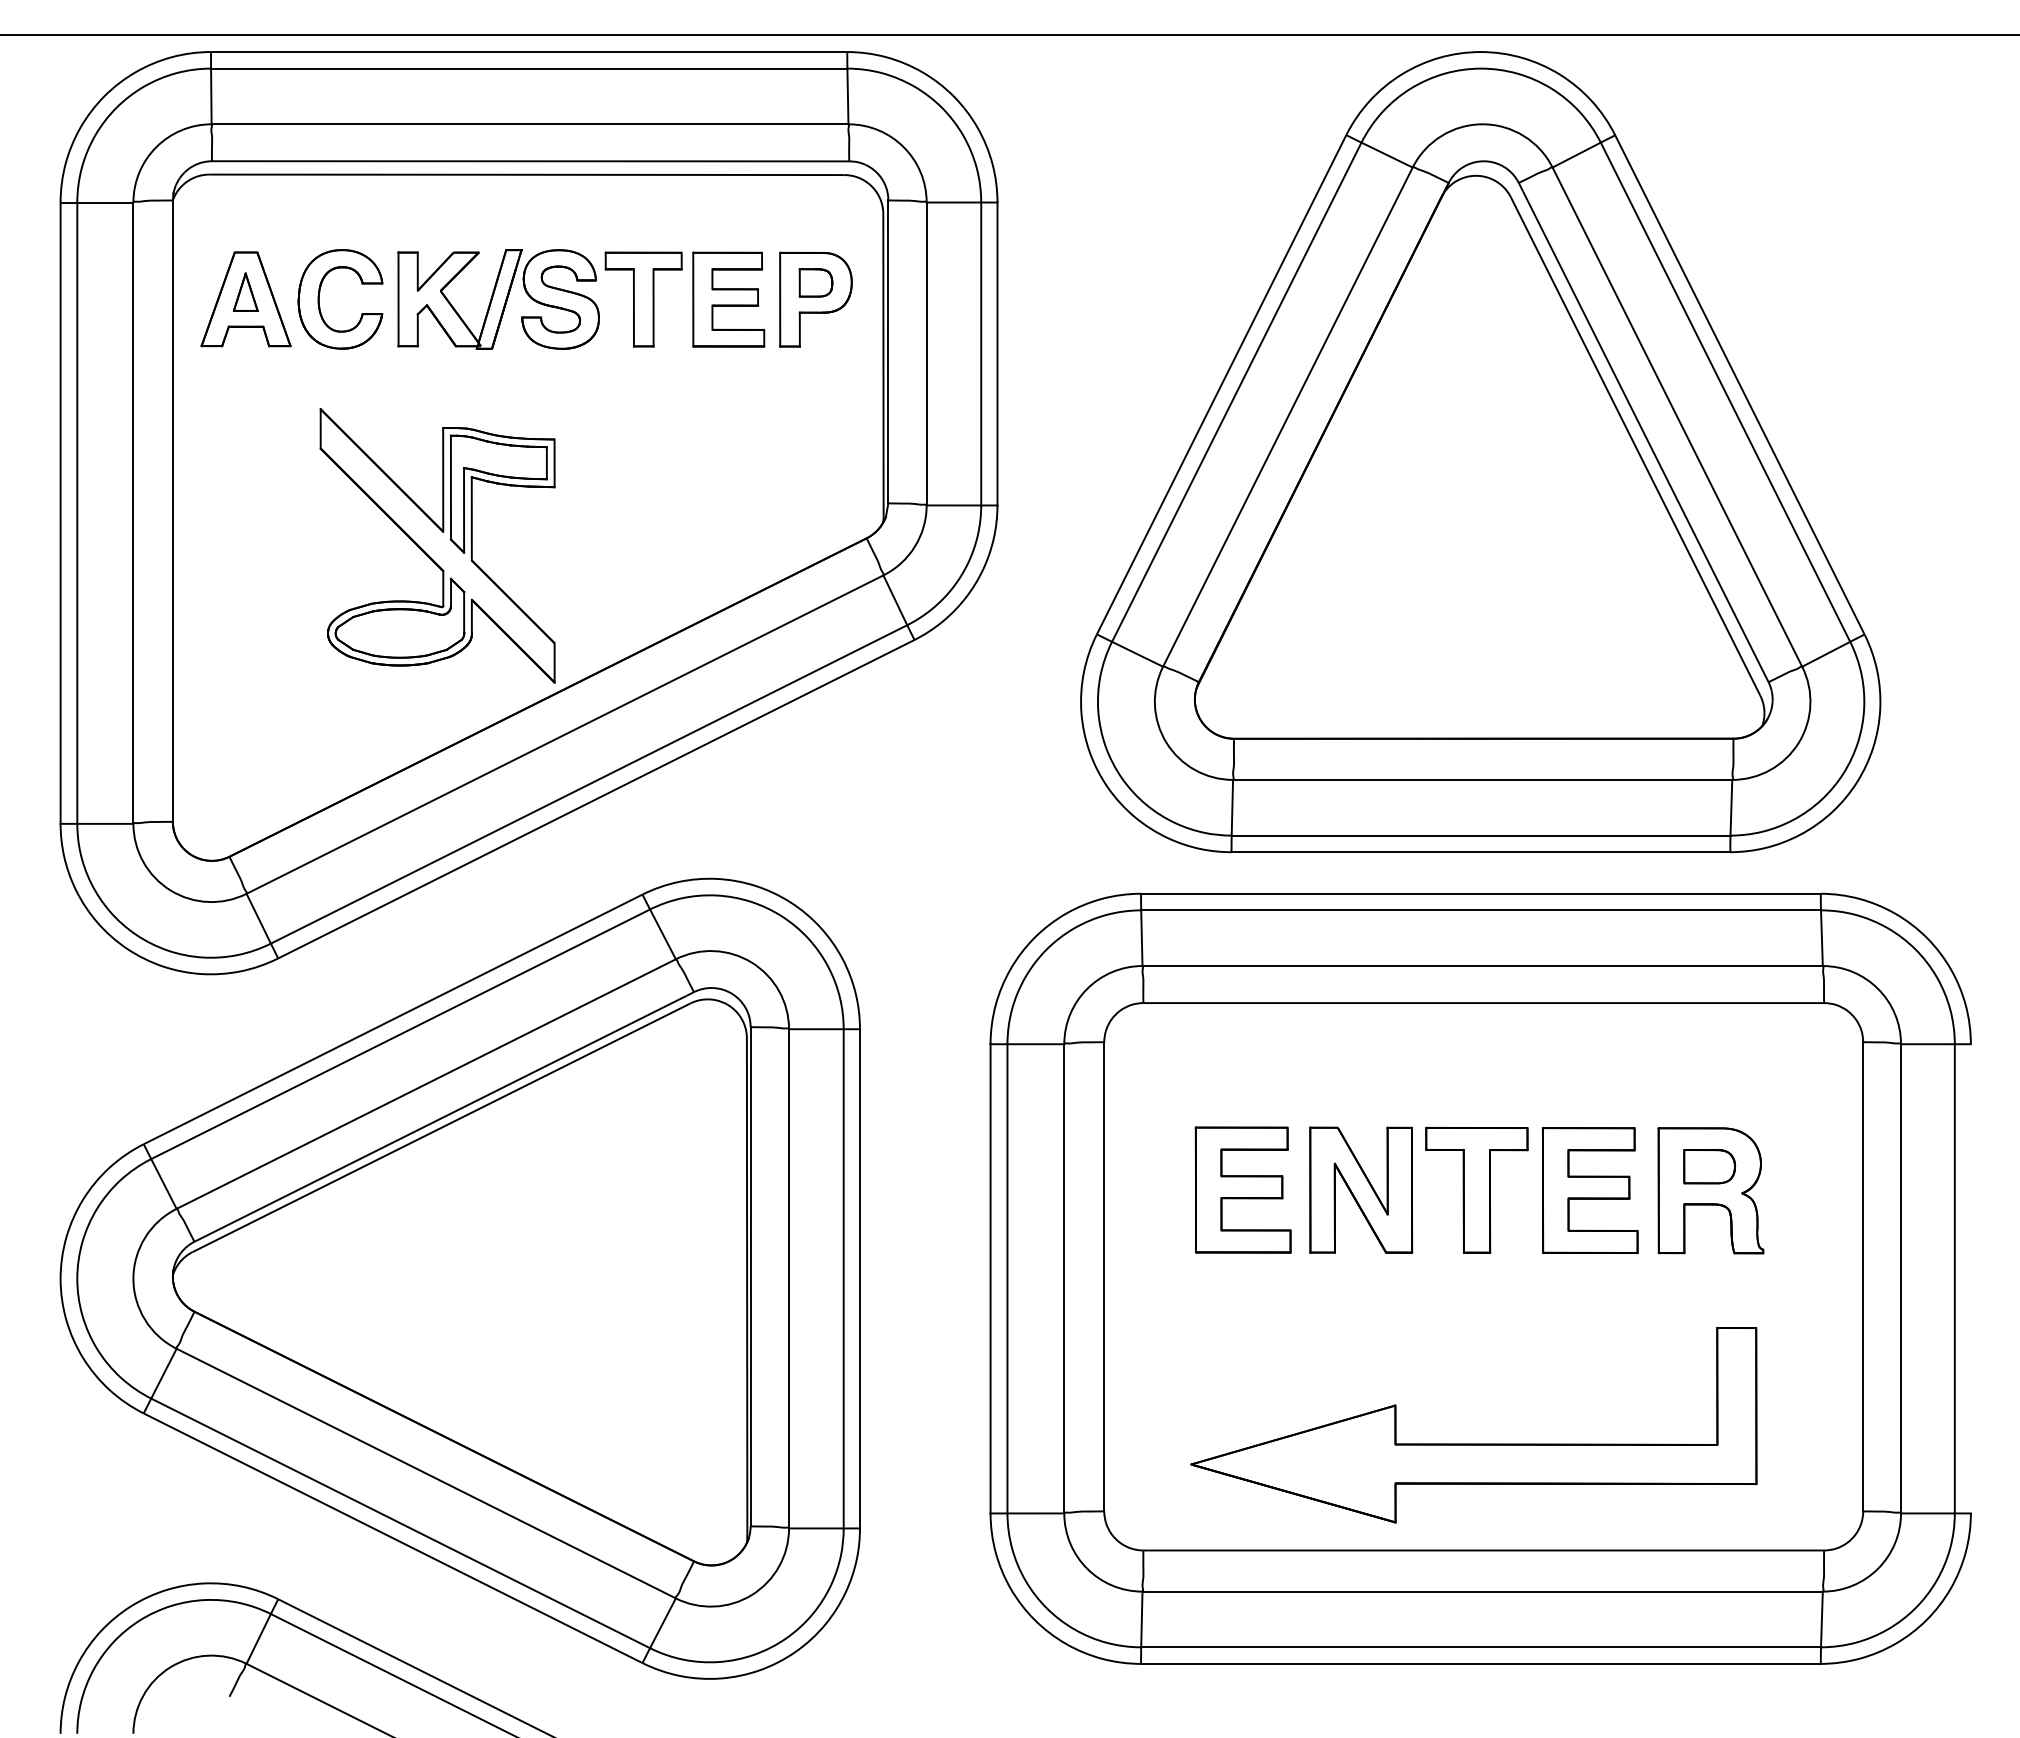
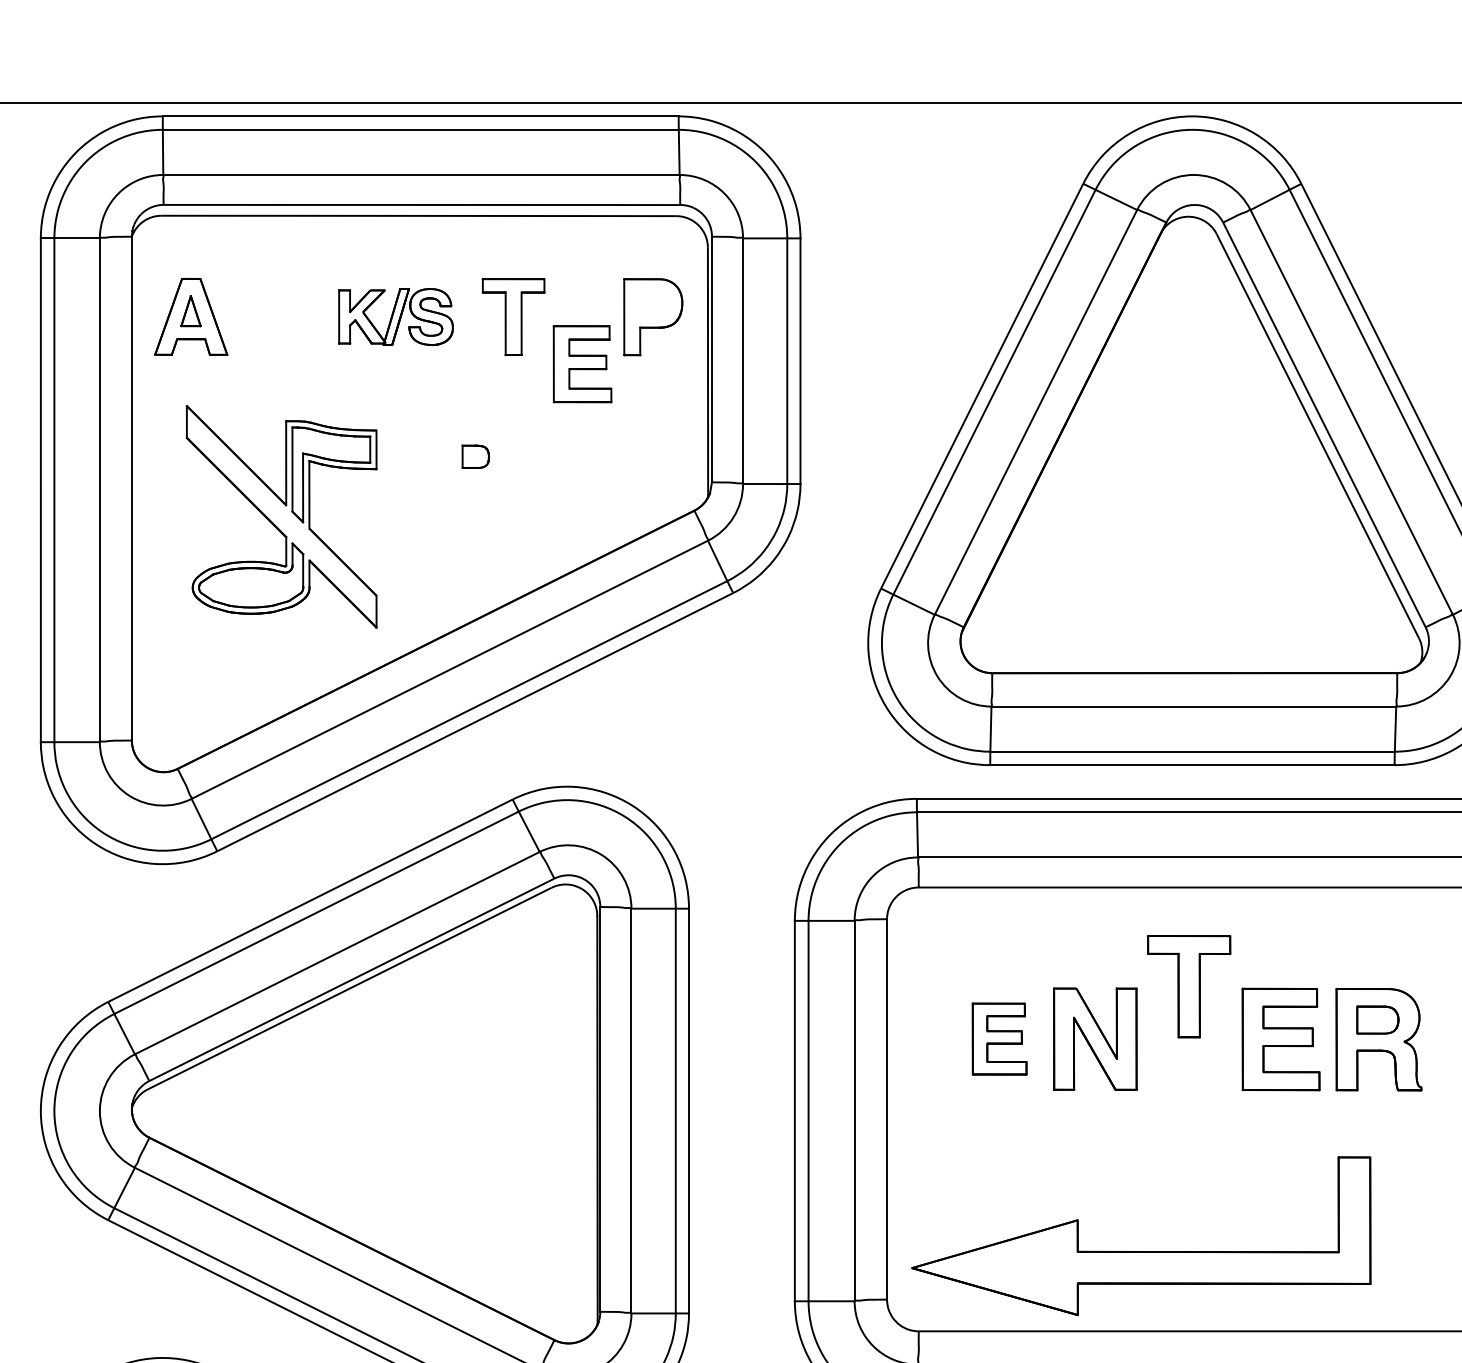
part: (815, 282) -> (475, 456), moved
part: (319, 299) -> (250, 317), removed
part: (498, 299) -> (395, 317), size x0.7
part: (728, 299) -> (582, 364), moved
part: (437, 545) -> (281, 516), moved
part: (1242, 1189) -> (999, 1038), size x0.7
part: (1476, 1189) -> (1188, 985), moved
part: (1473, 1443) -> (1141, 1251), moved

